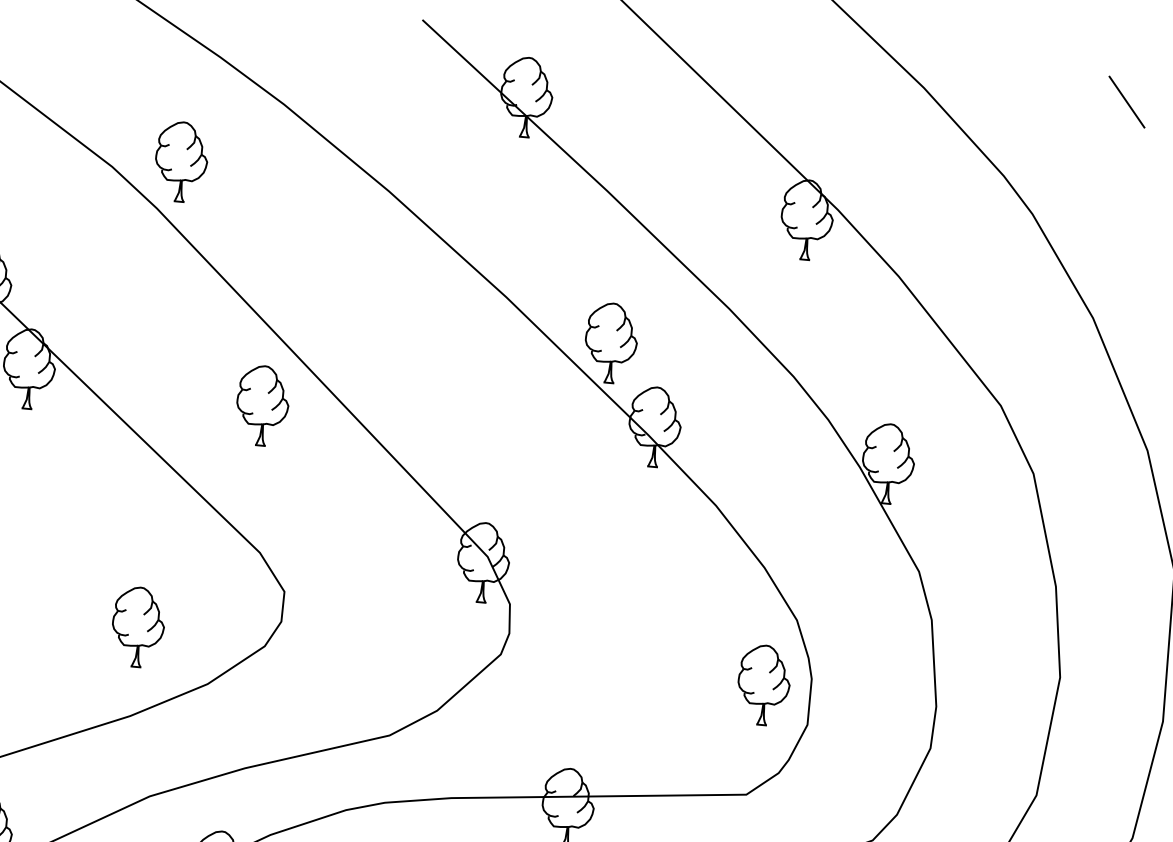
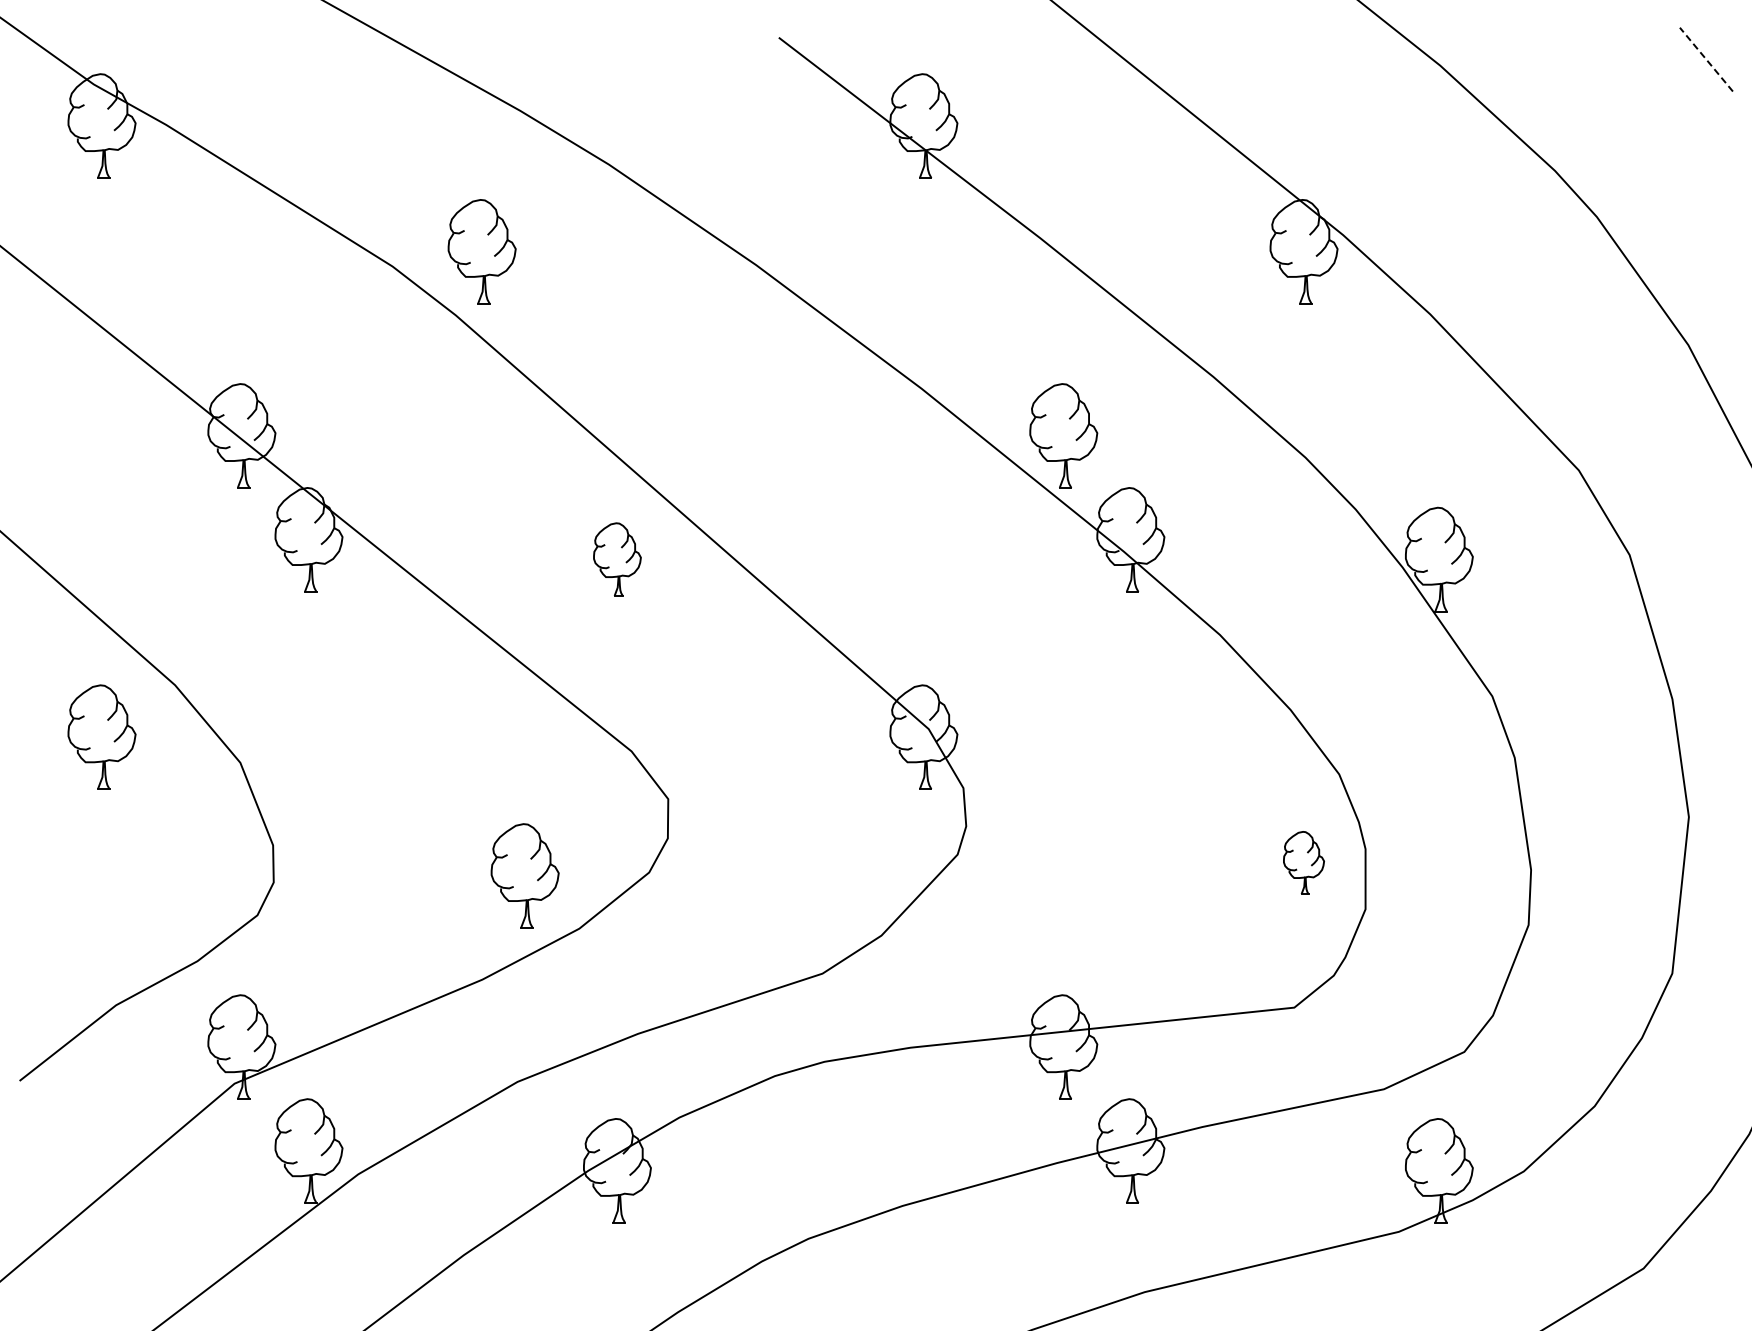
line: (1127, 102) -> (1706, 59), solid -> dashed
part: (262, 405) -> (617, 559), size x0.7
part: (137, 626) -> (524, 875), moved
part: (763, 684) -> (1303, 862), size x0.6

